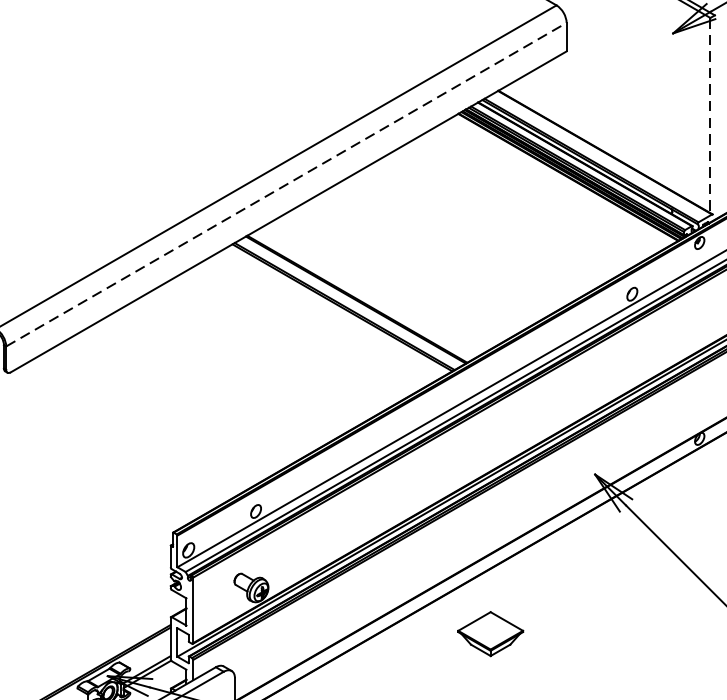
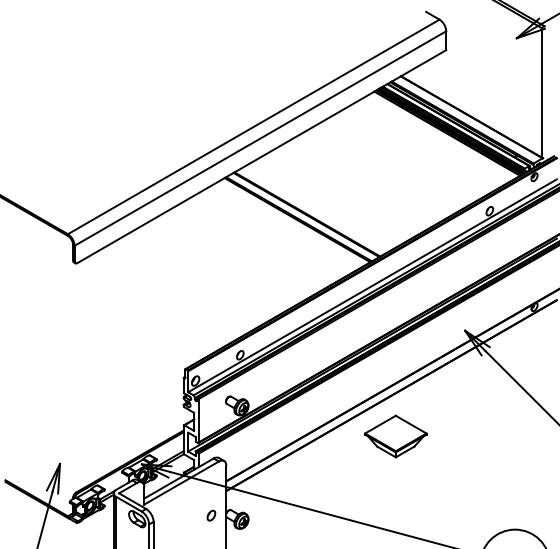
line: (710, 115) -> (541, 92), dashed -> solid
line: (286, 184) -> (260, 138), dashed -> solid
part: (490, 634) -> (395, 436), size x1.43

